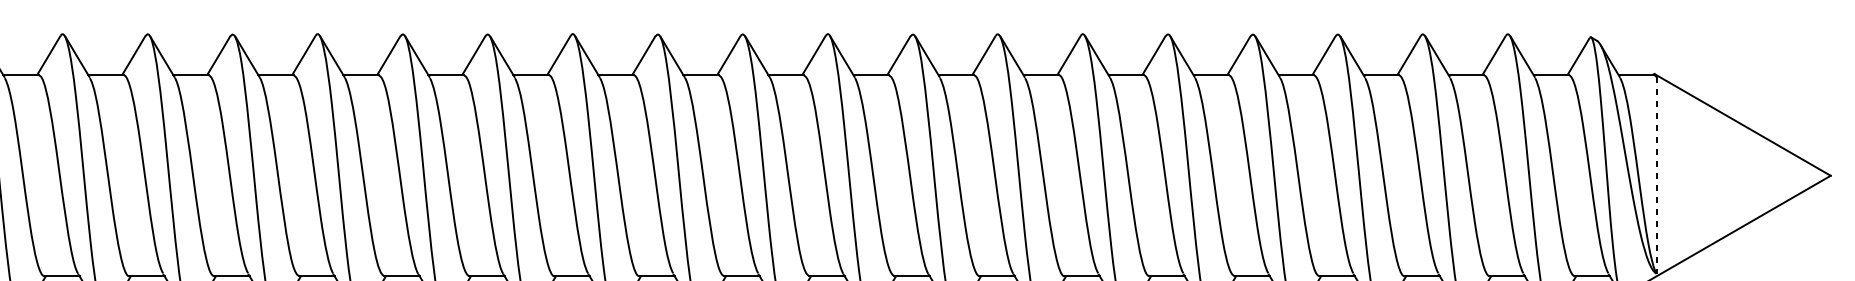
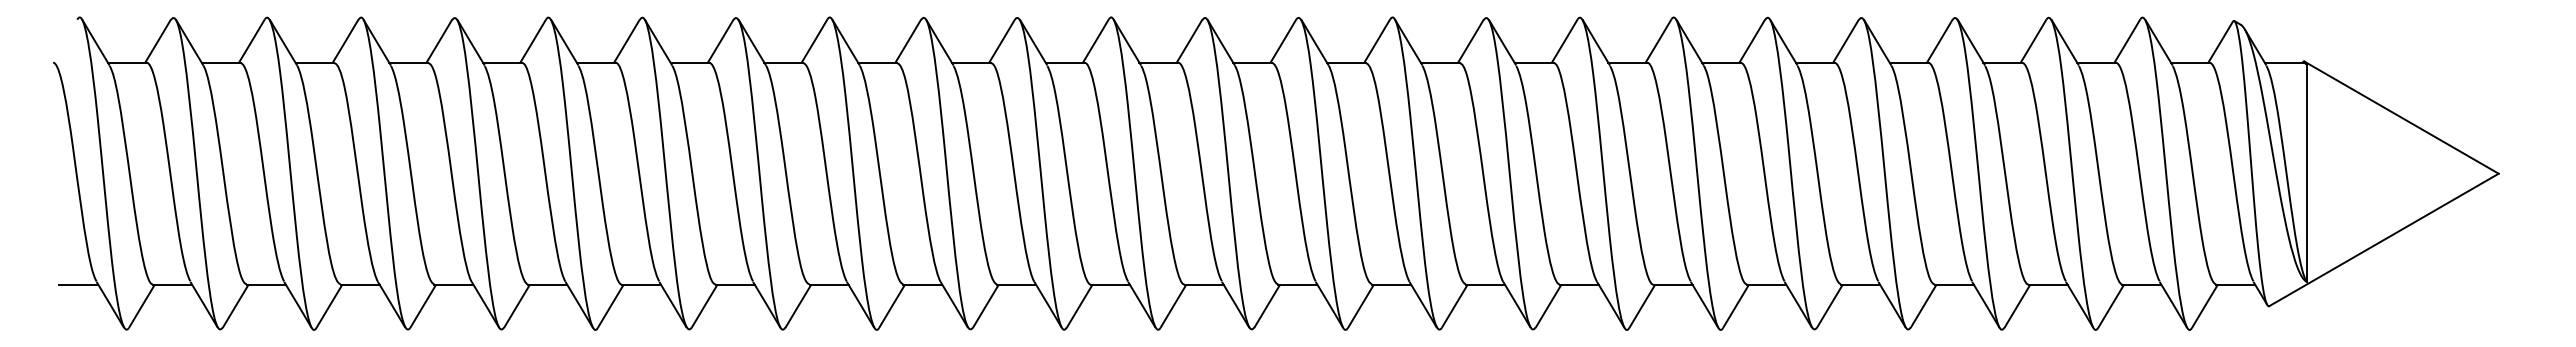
line: (1656, 175) -> (2306, 173), dashed -> solid

